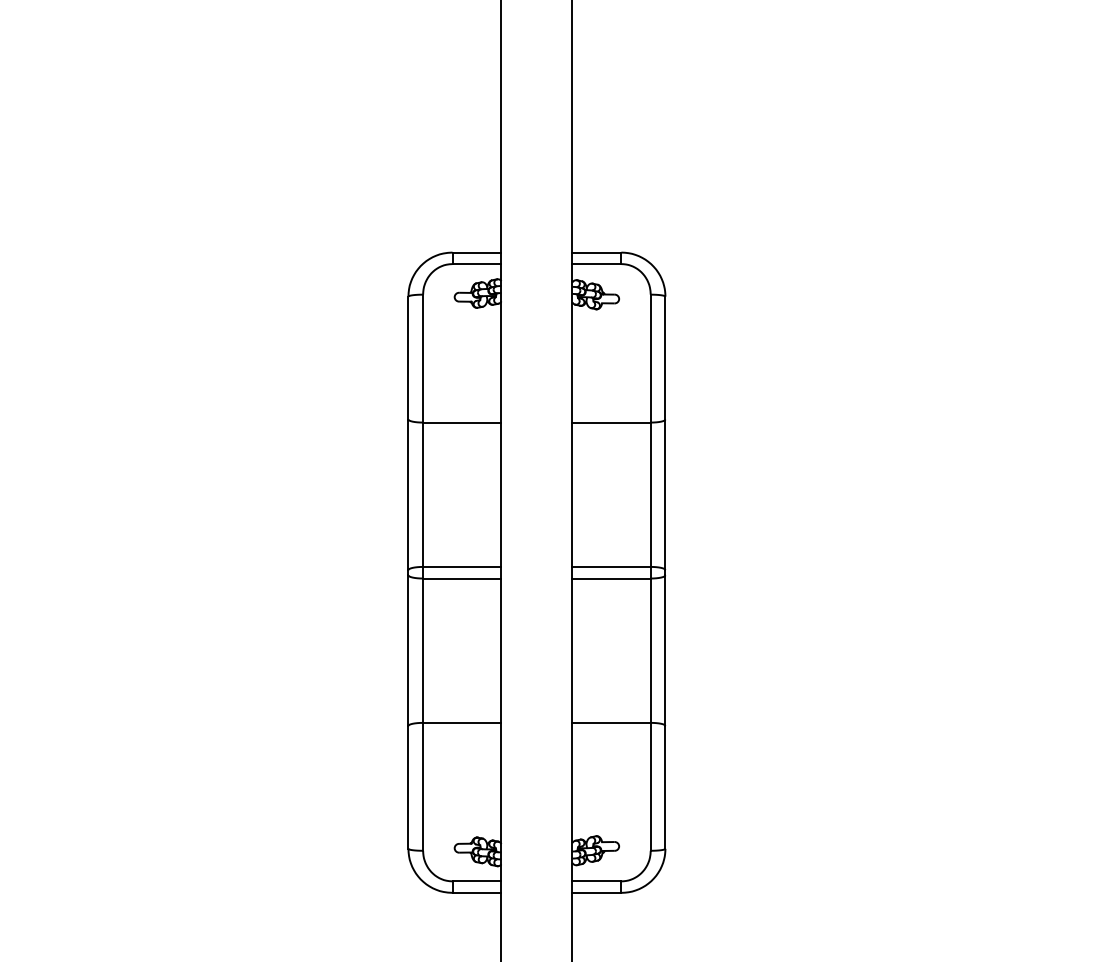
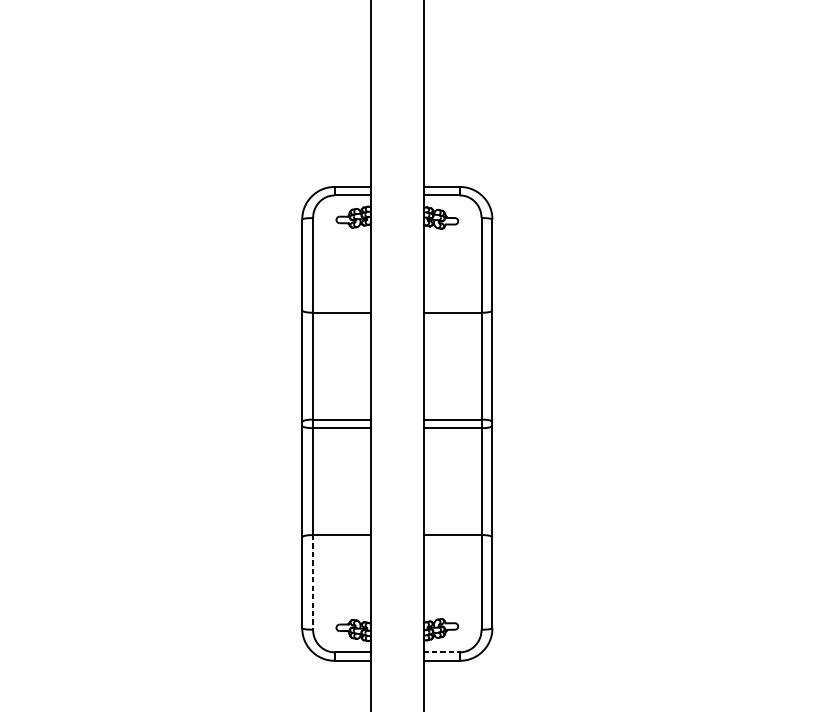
line: (423, 786) -> (313, 582), solid -> dashed
line: (597, 881) -> (442, 652), solid -> dashed

